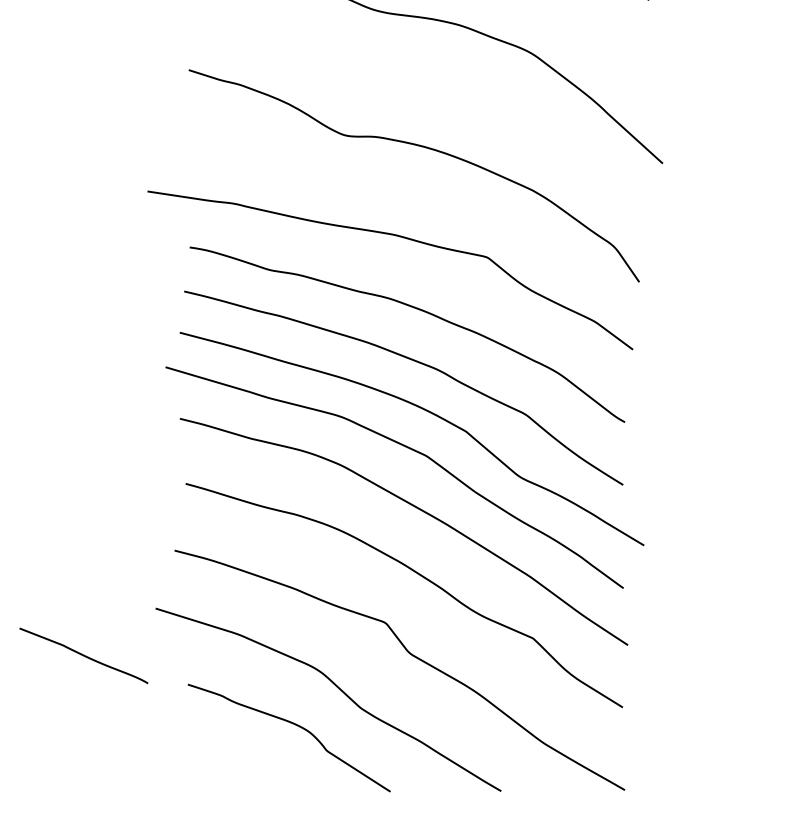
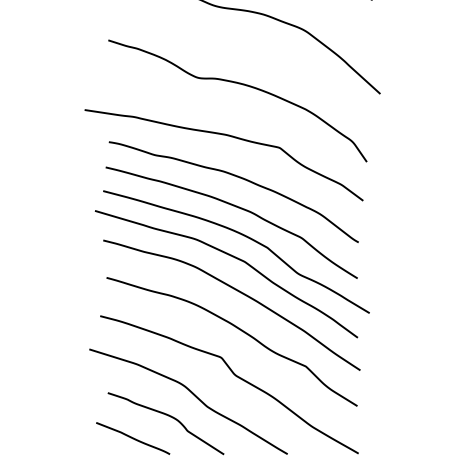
line: (84, 655) -> (133, 438), moved

